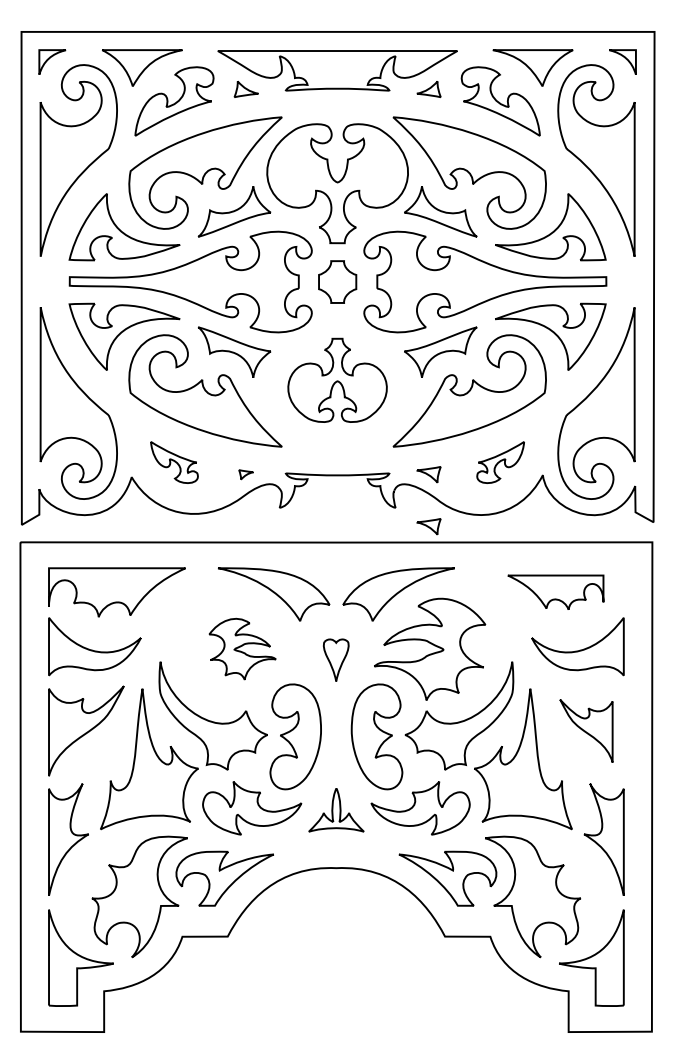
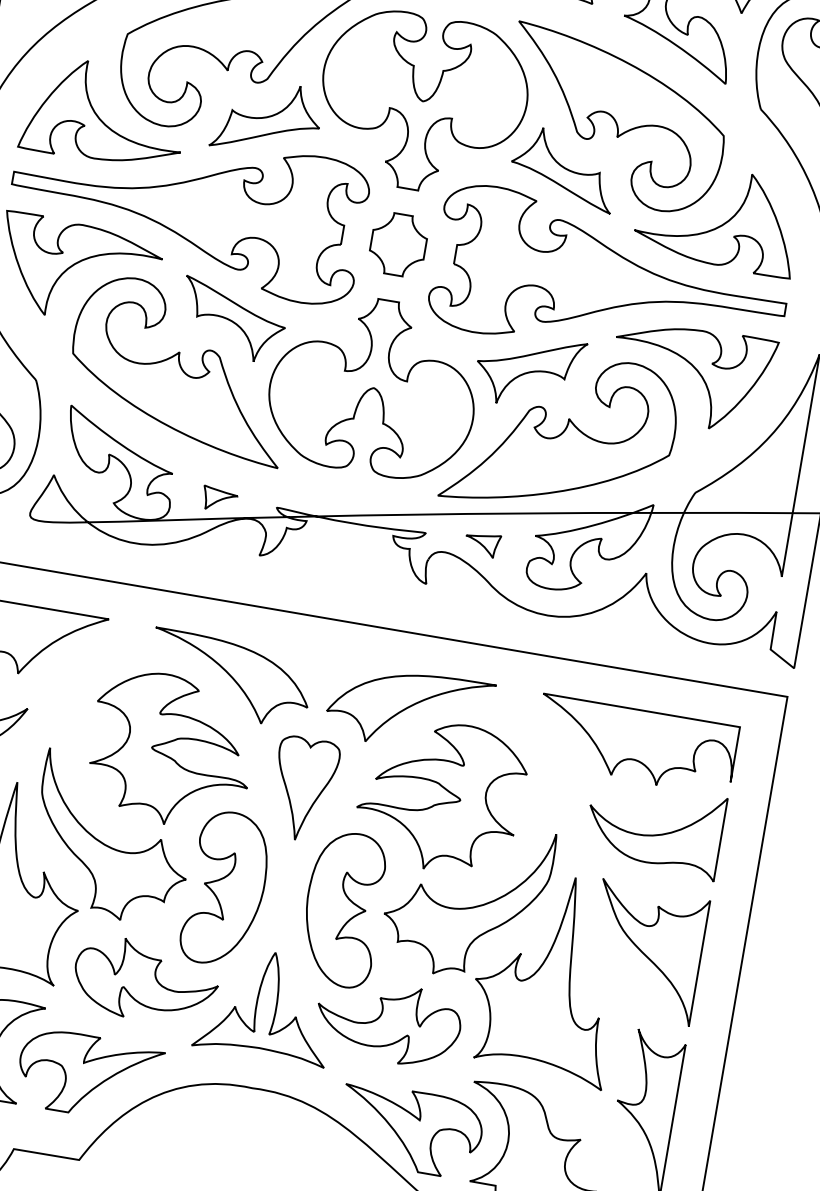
part: (337, 380) -> (374, 386), size x1.43
part: (174, 462) -> (119, 464), size x1.67
part: (500, 462) -> (588, 544), size x1.67
part: (245, 474) -> (218, 499), size x1.67
part: (428, 526) -> (469, 619), removed
part: (555, 592) -> (635, 745), size x1.43
part: (242, 648) -> (171, 748), size x1.67
part: (335, 659) -> (302, 787), size x1.67
part: (586, 730) -> (646, 951), size x1.43
part: (336, 809) -> (267, 1003), size x1.67

